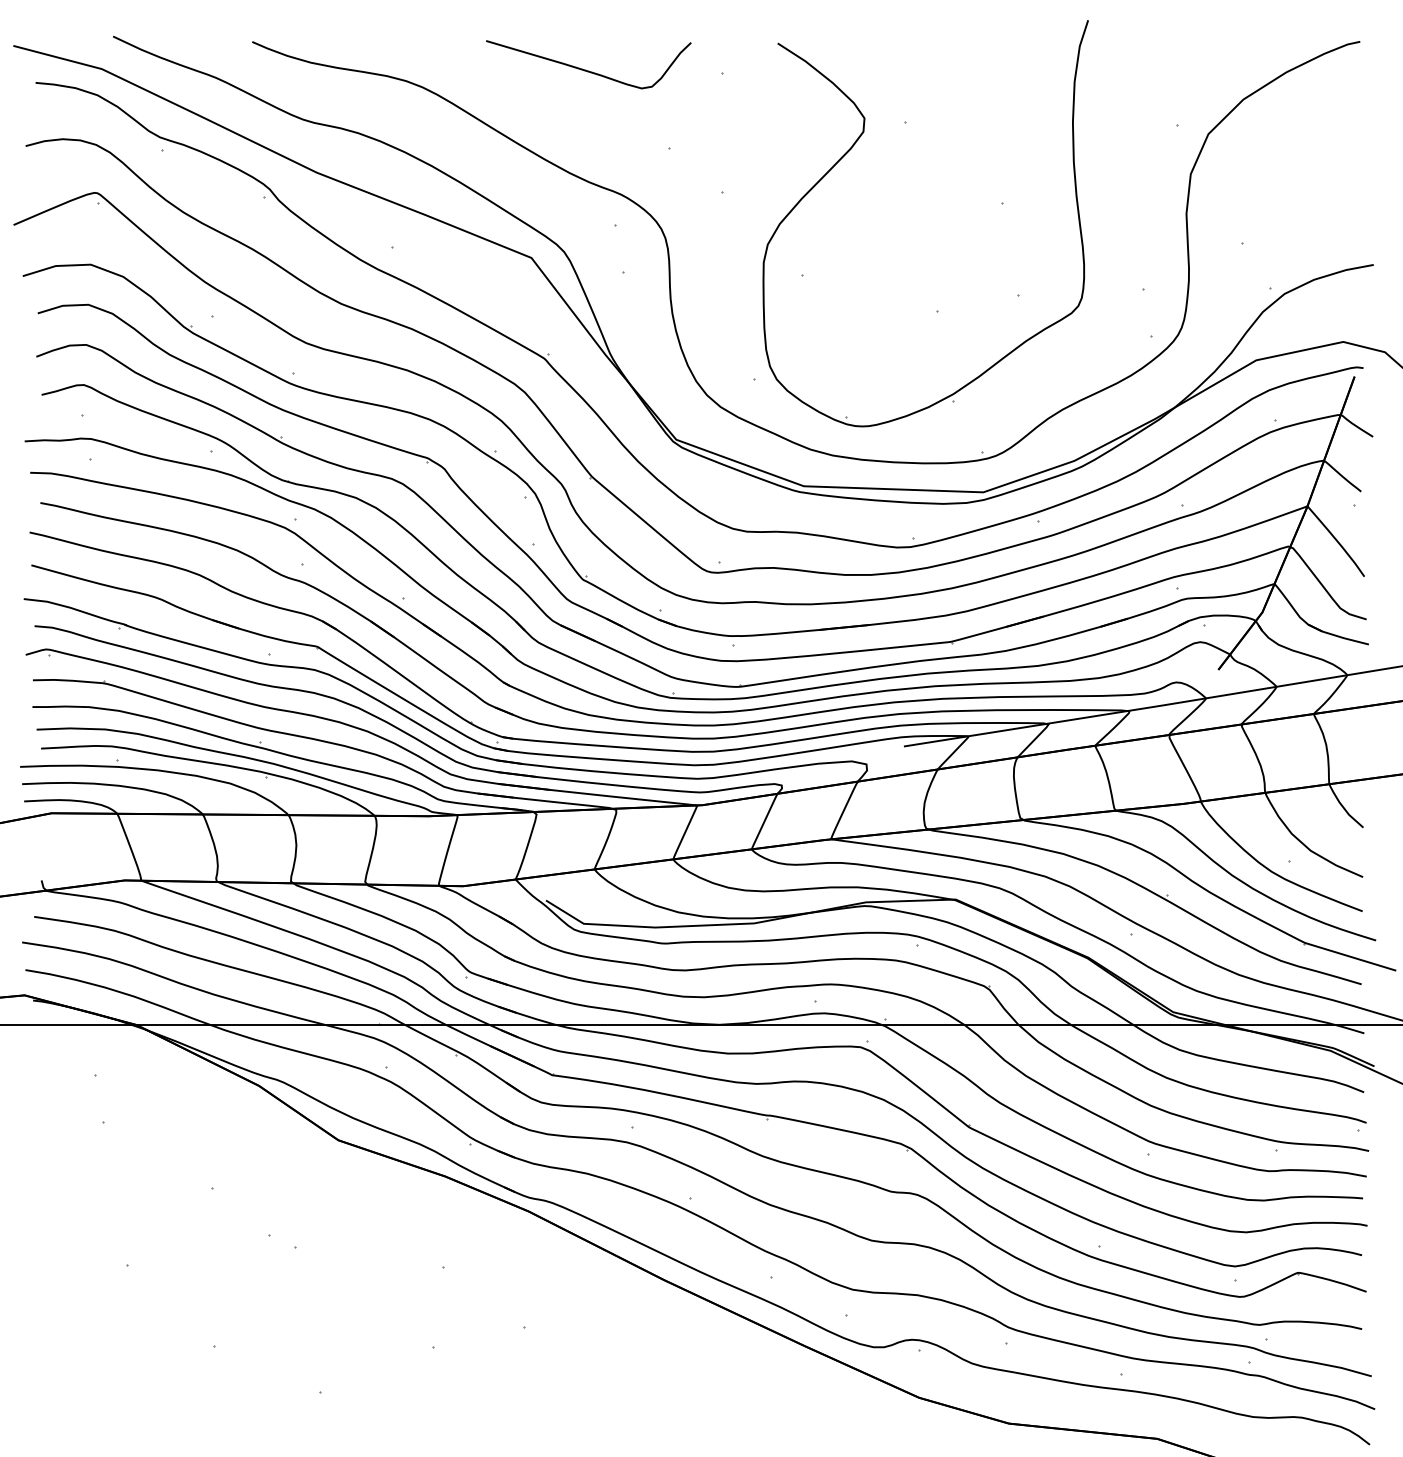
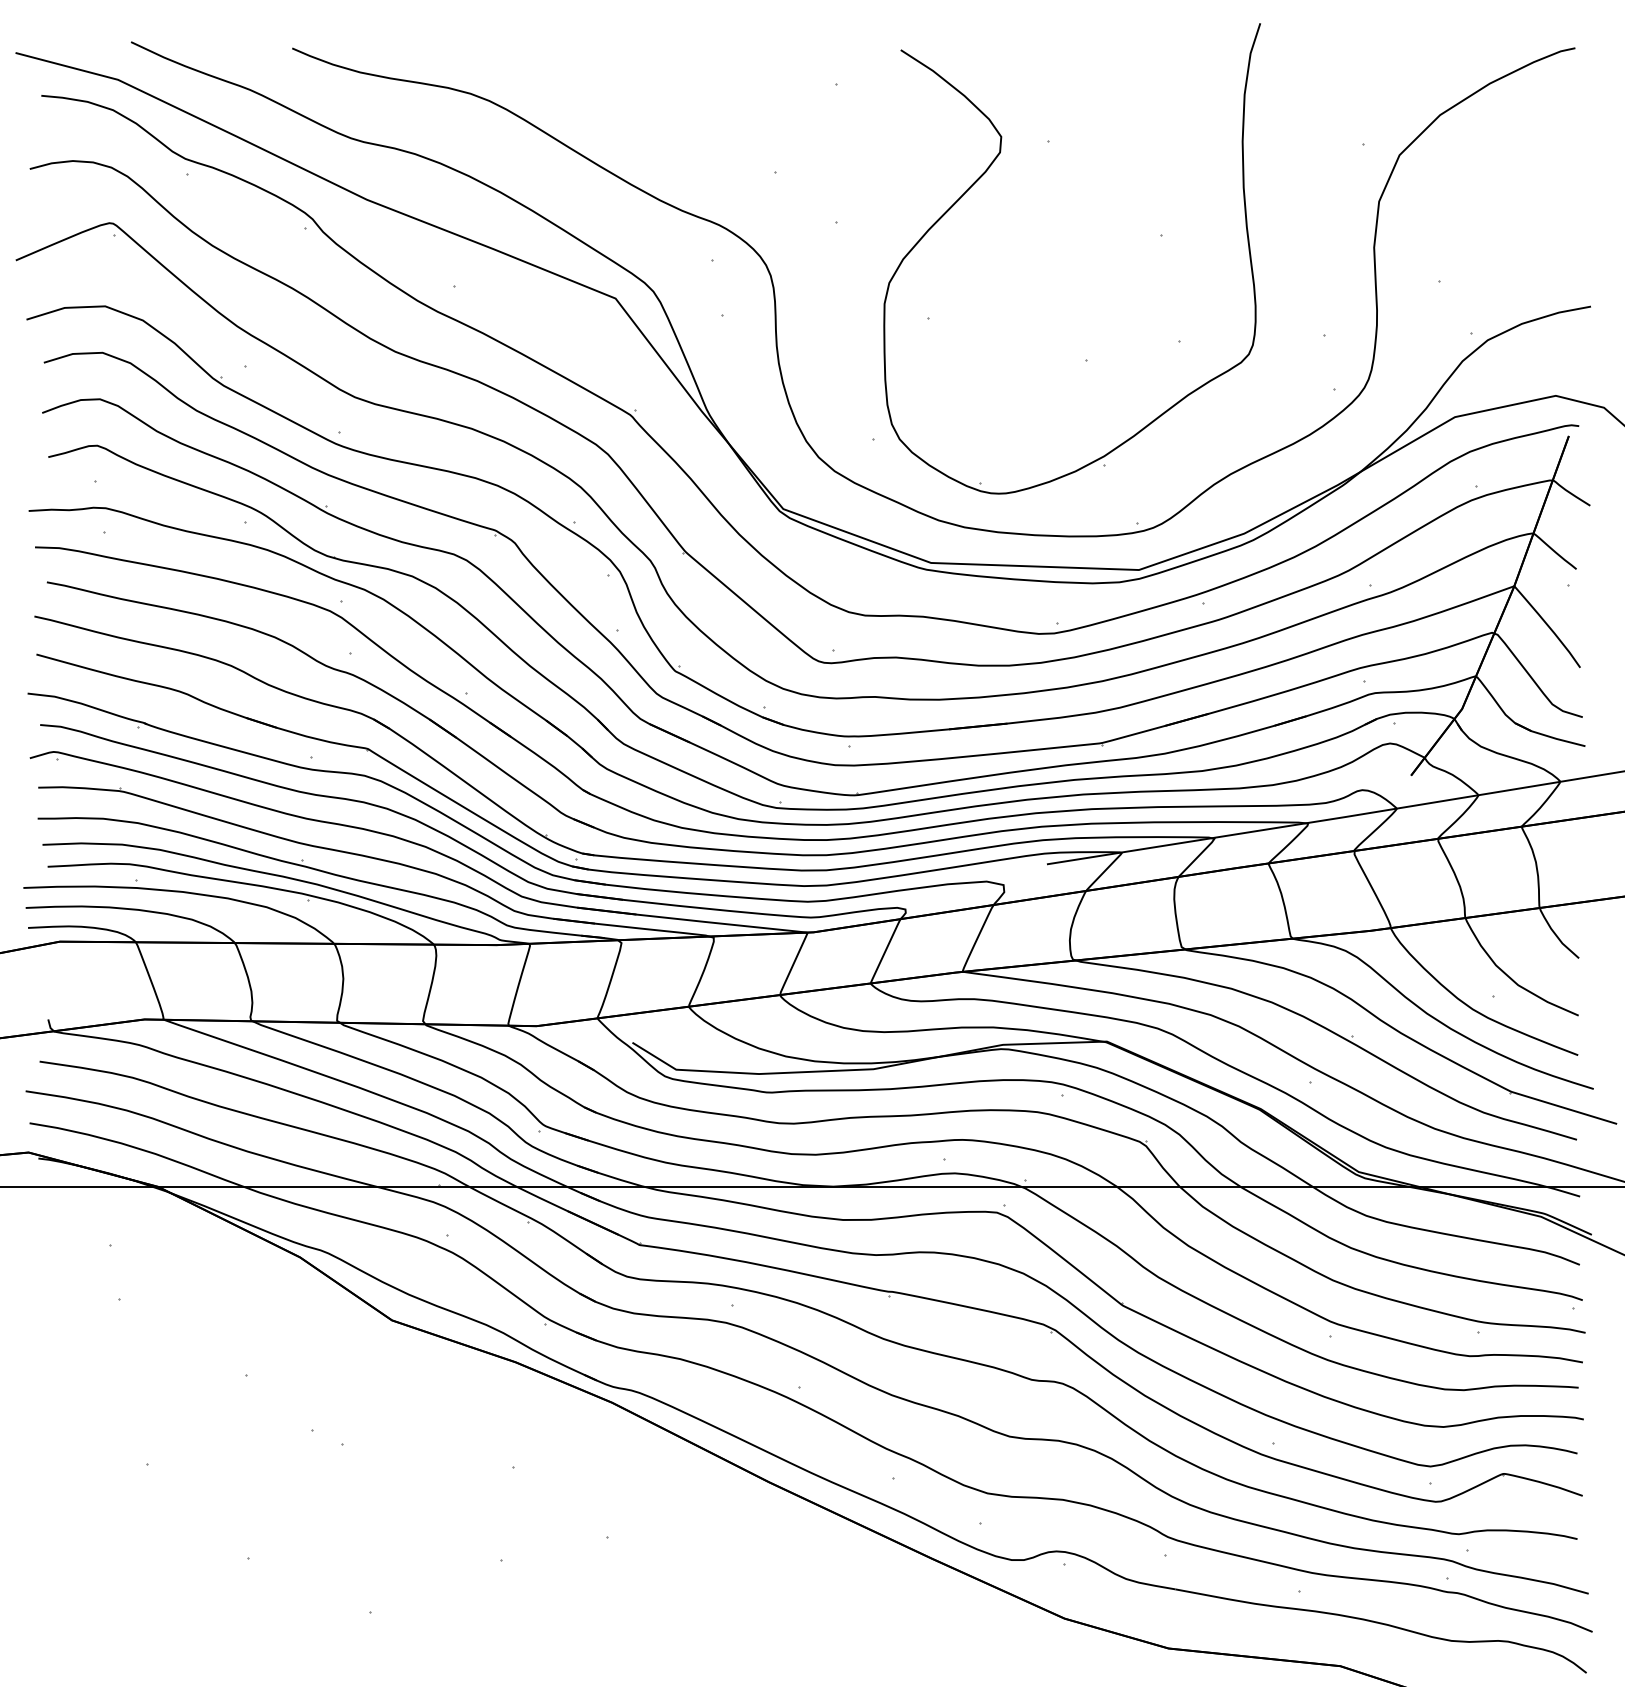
curve: (585, 69) -> (678, 80), removed

